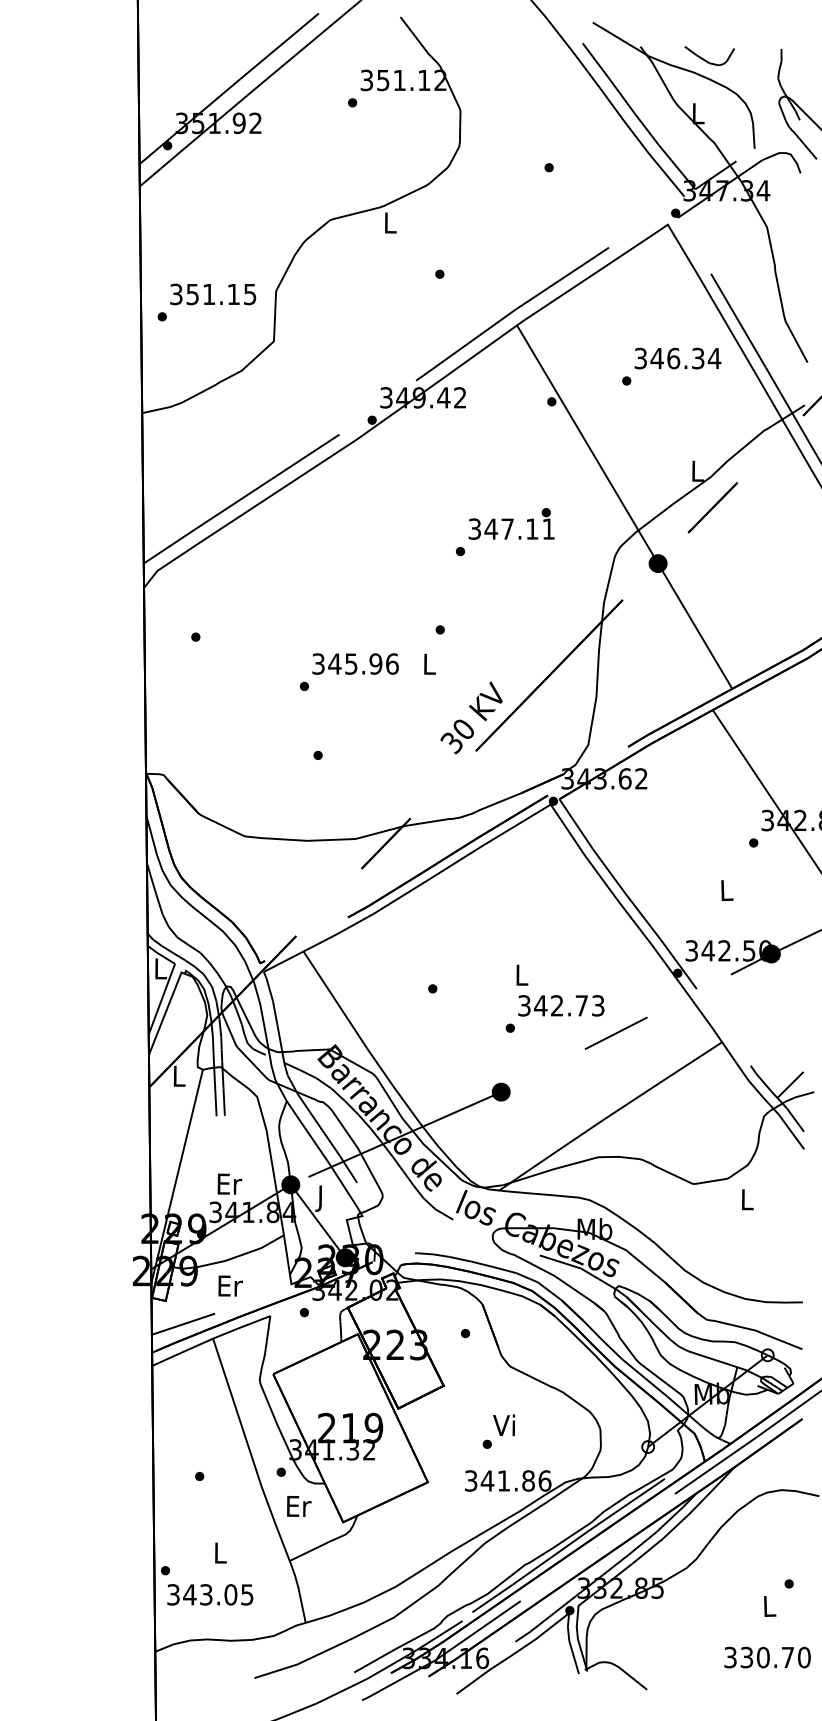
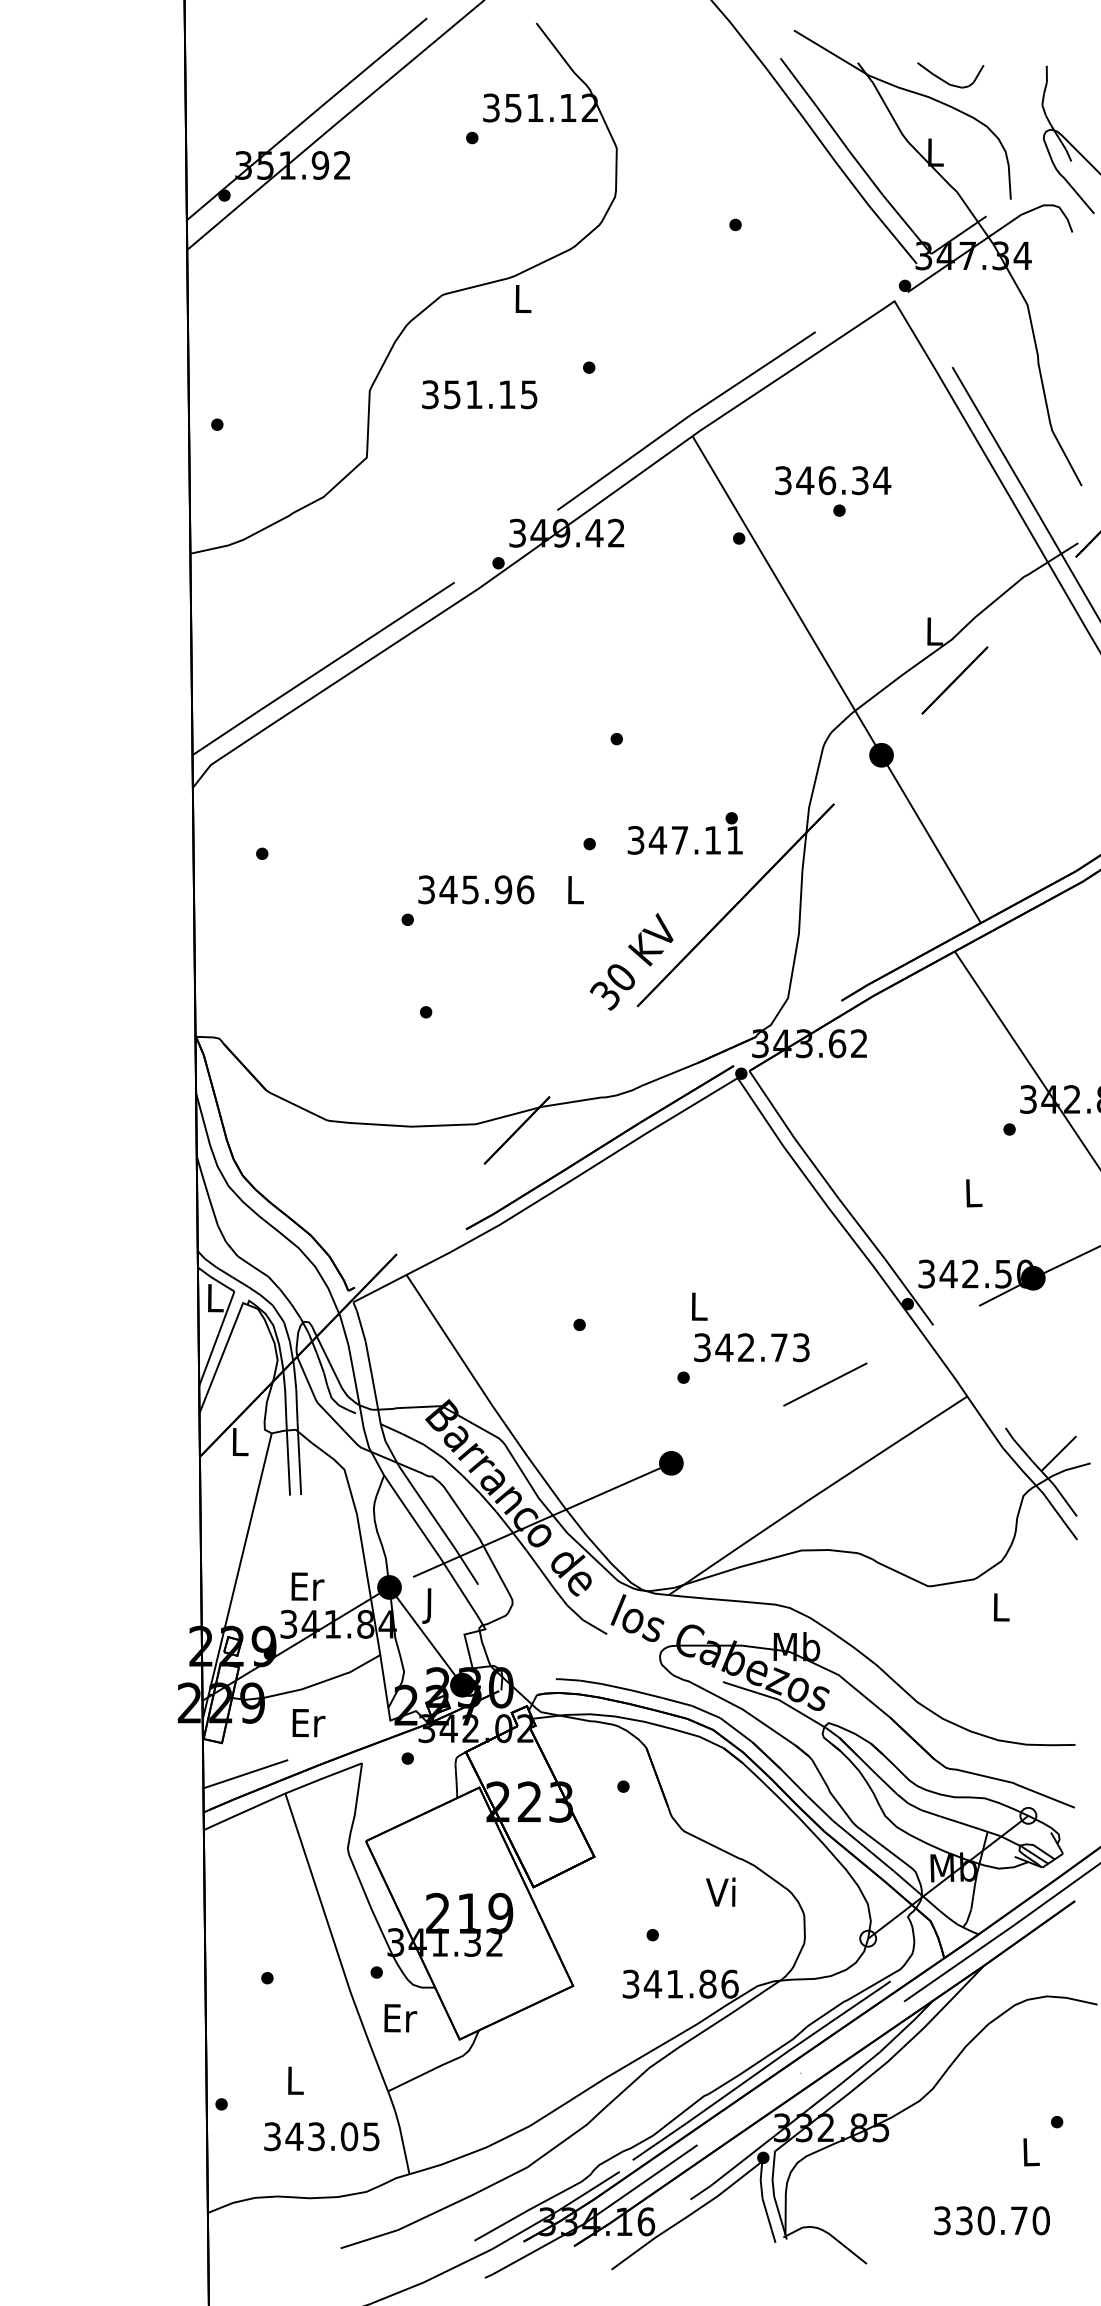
text: (213, 294) -> (480, 394), moved
text: (677, 358) -> (832, 480), moved
text: (511, 523) -> (685, 832), moved
text: (503, 1425) -> (719, 1892), moved
text: (210, 1594) -> (322, 2136), moved
text: (767, 1657) -> (991, 2220), moved

